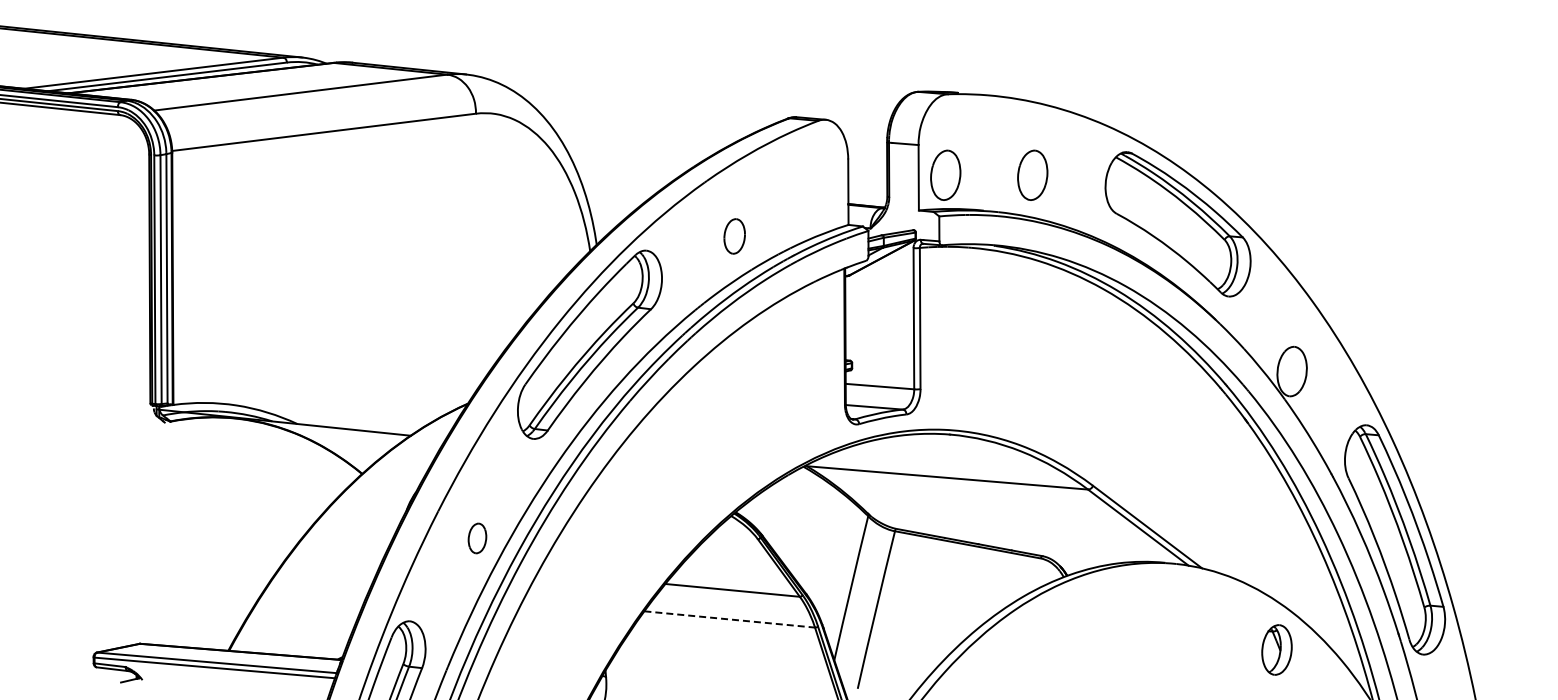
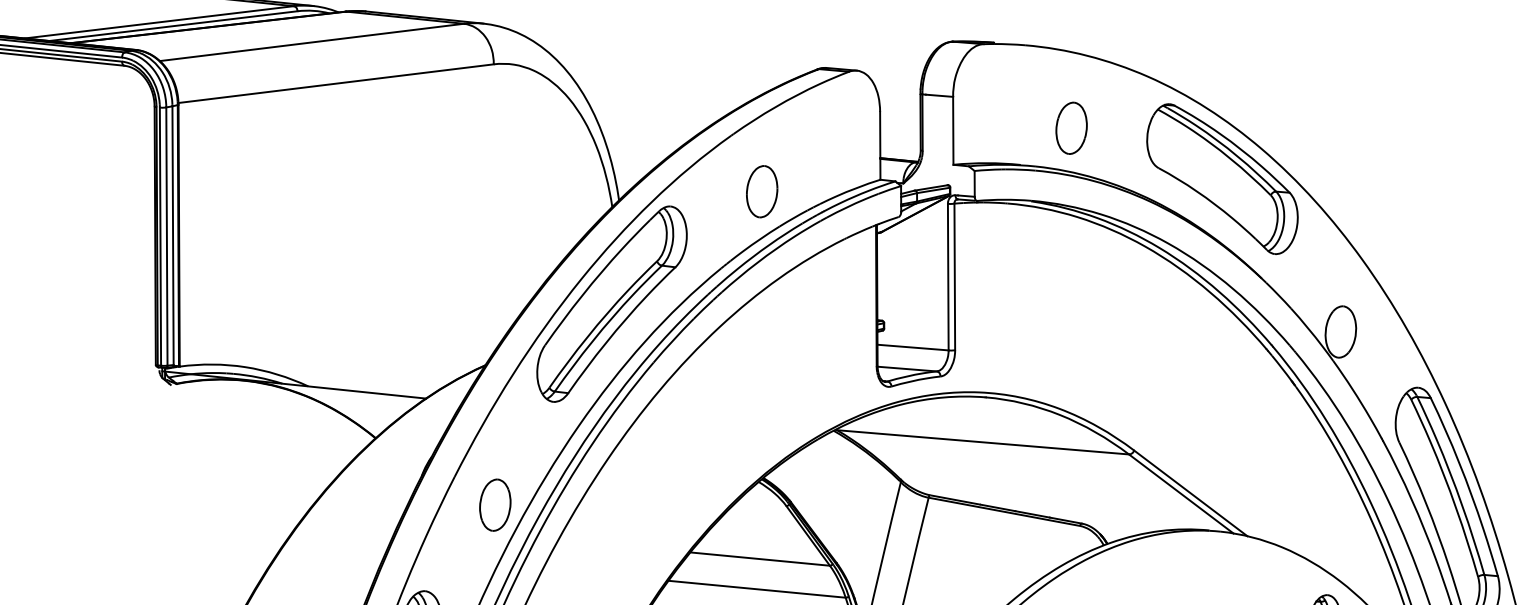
part: (945, 174) -> (981, 127), removed
part: (734, 236) -> (762, 191), size x1.43
part: (477, 538) -> (495, 505), size x1.67
line: (729, 619) -> (756, 589), dashed -> solid

